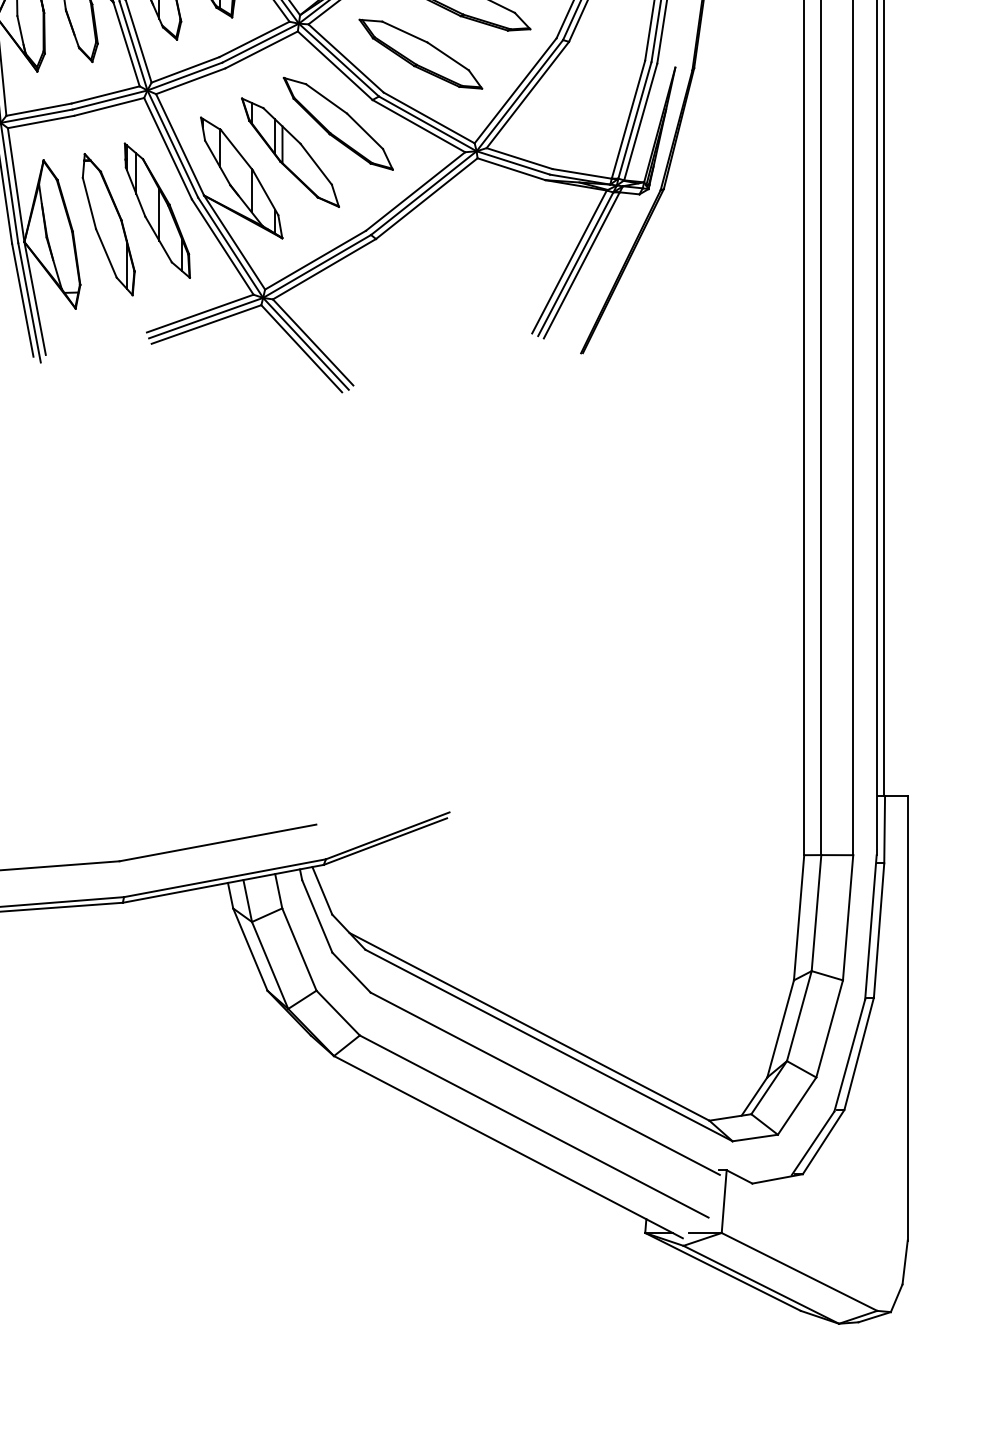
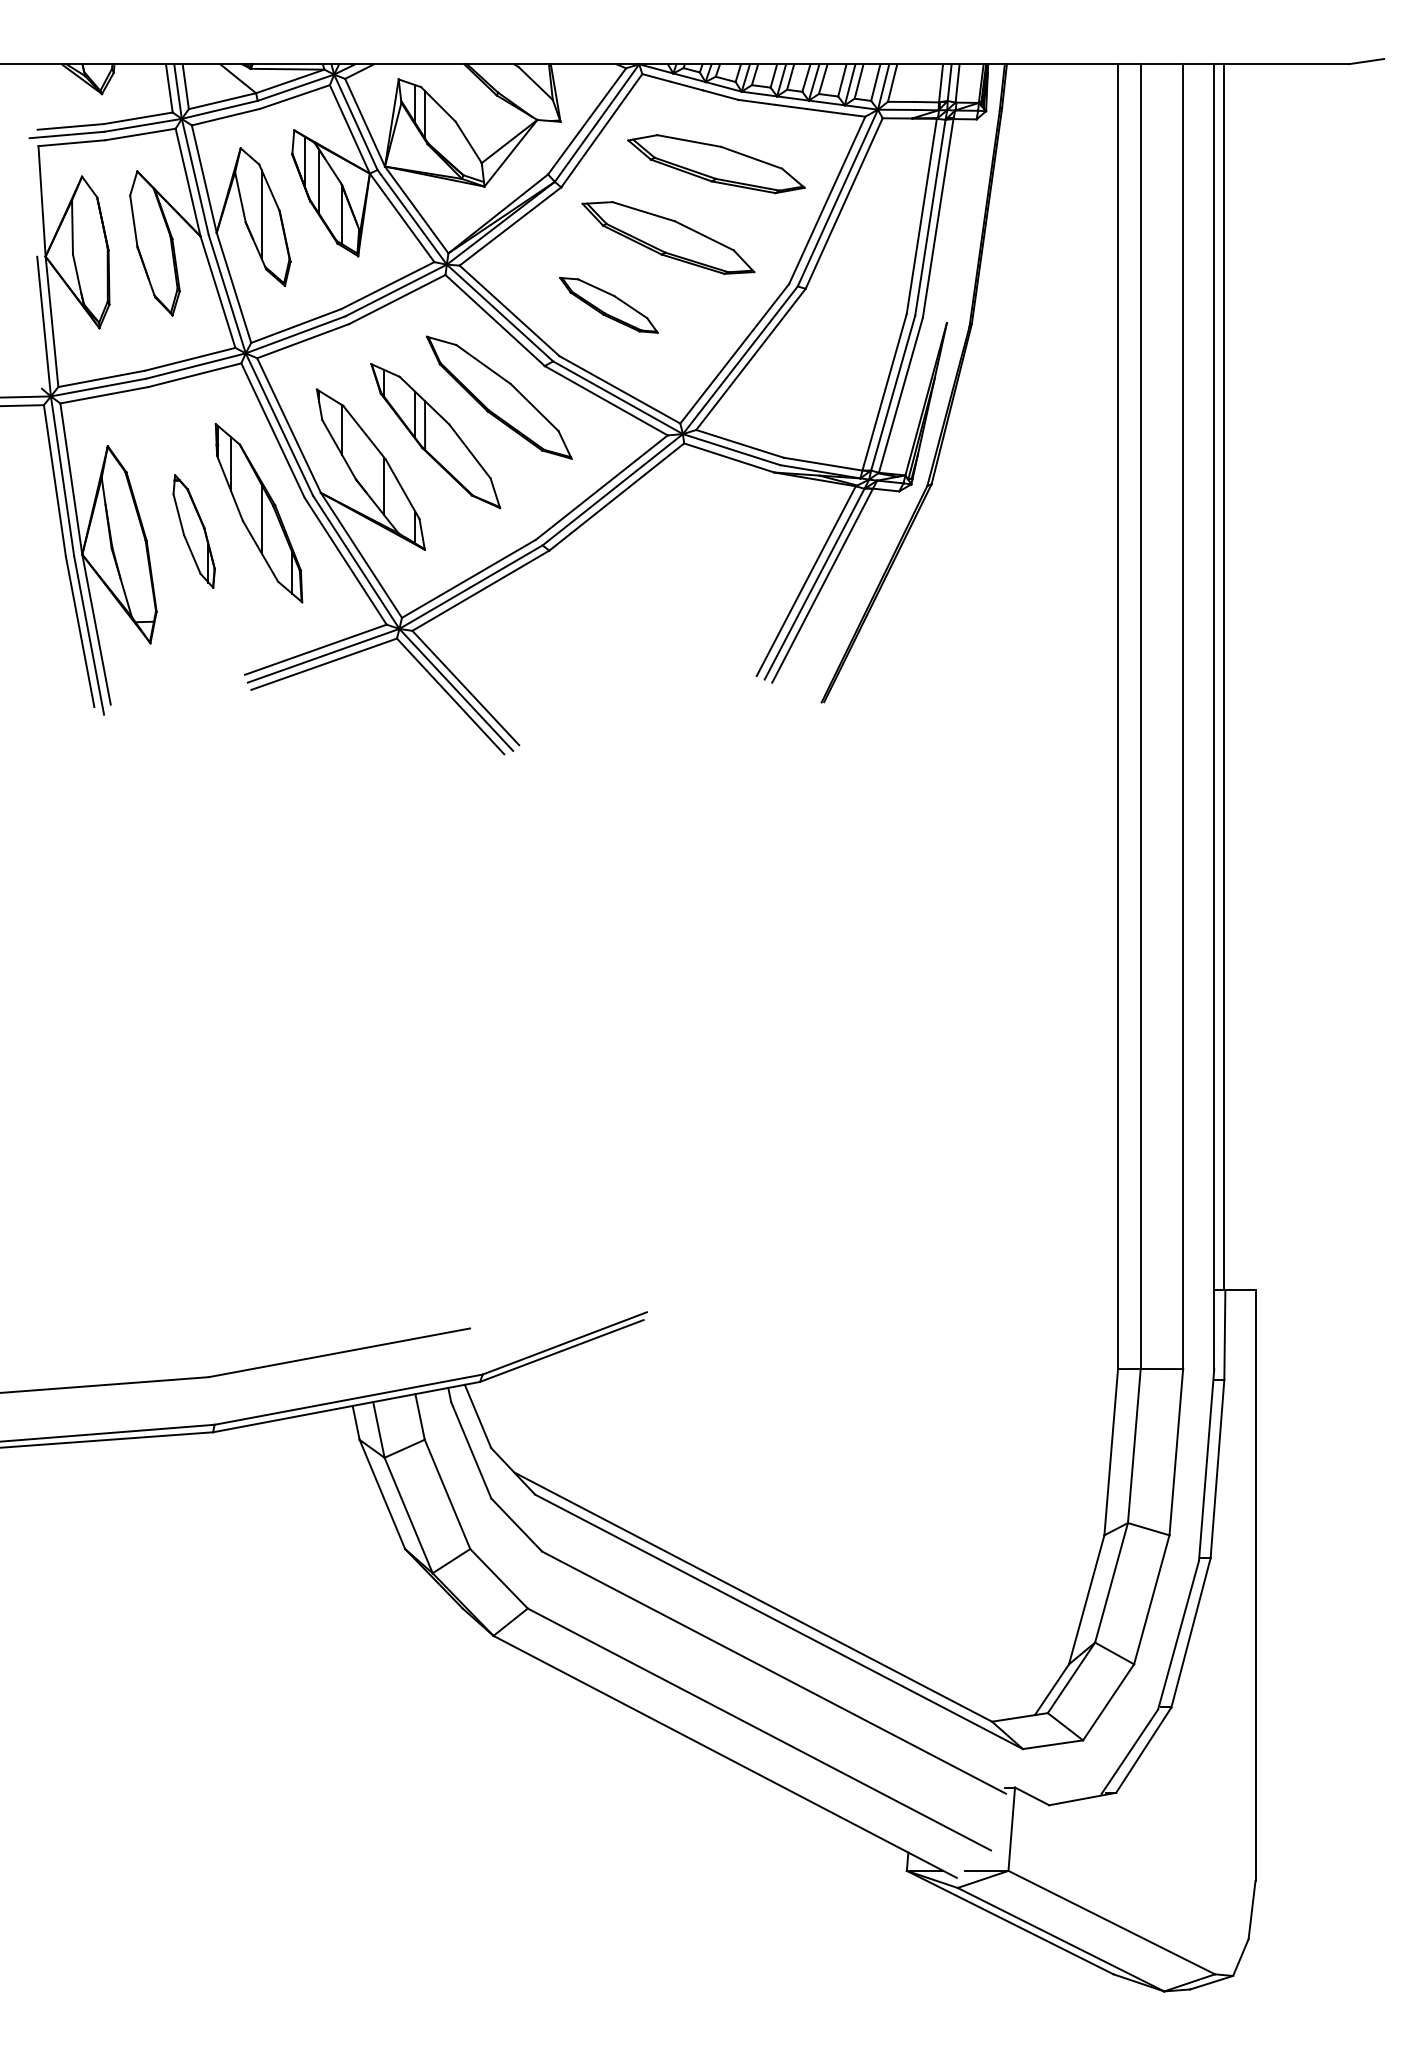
part: (420, 54) -> (608, 305), size x0.6
part: (108, 224) -> (193, 531), size x0.6

